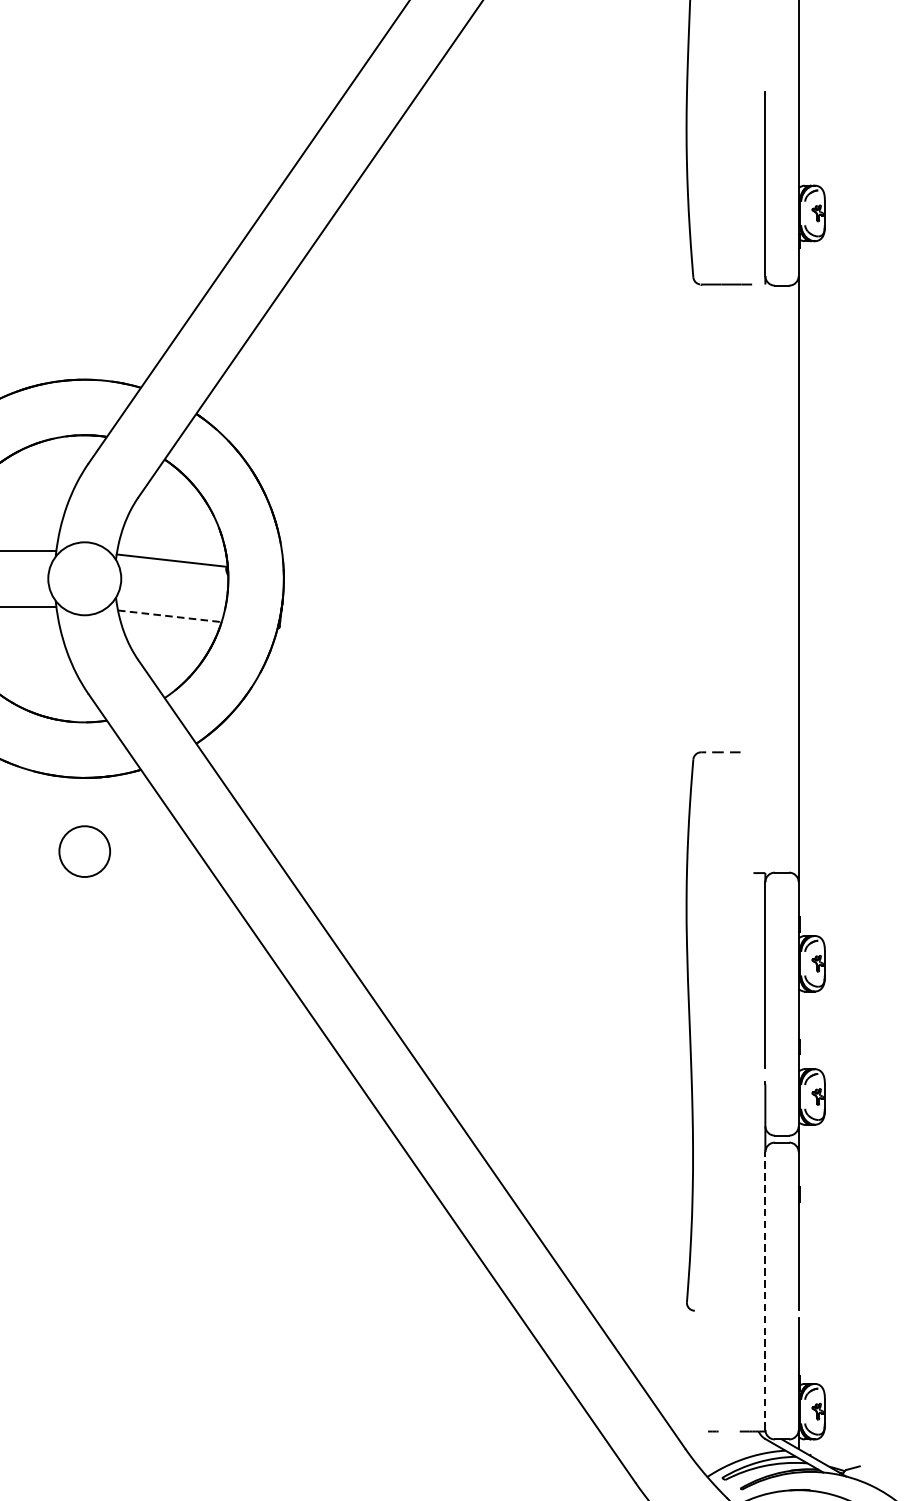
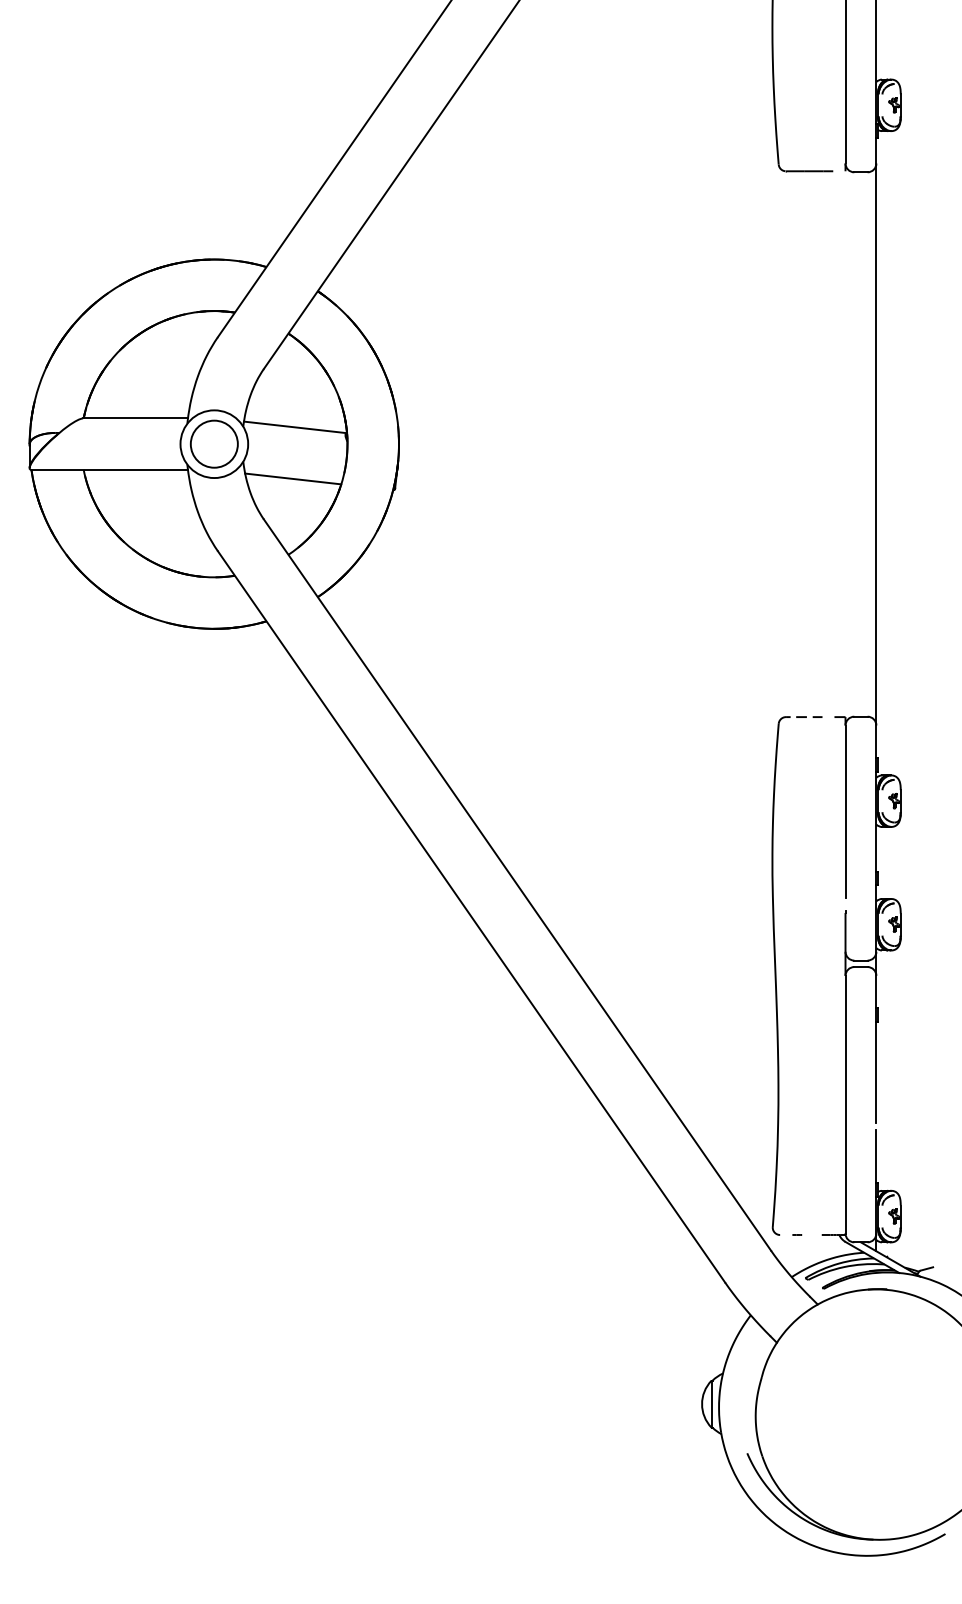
line: (170, 616) -> (293, 479), dashed -> solid
circle: (83, 850) -> (213, 443), moved
part: (690, 1030) -> (776, 975), moved
line: (765, 1290) -> (845, 1104), dashed -> solid

